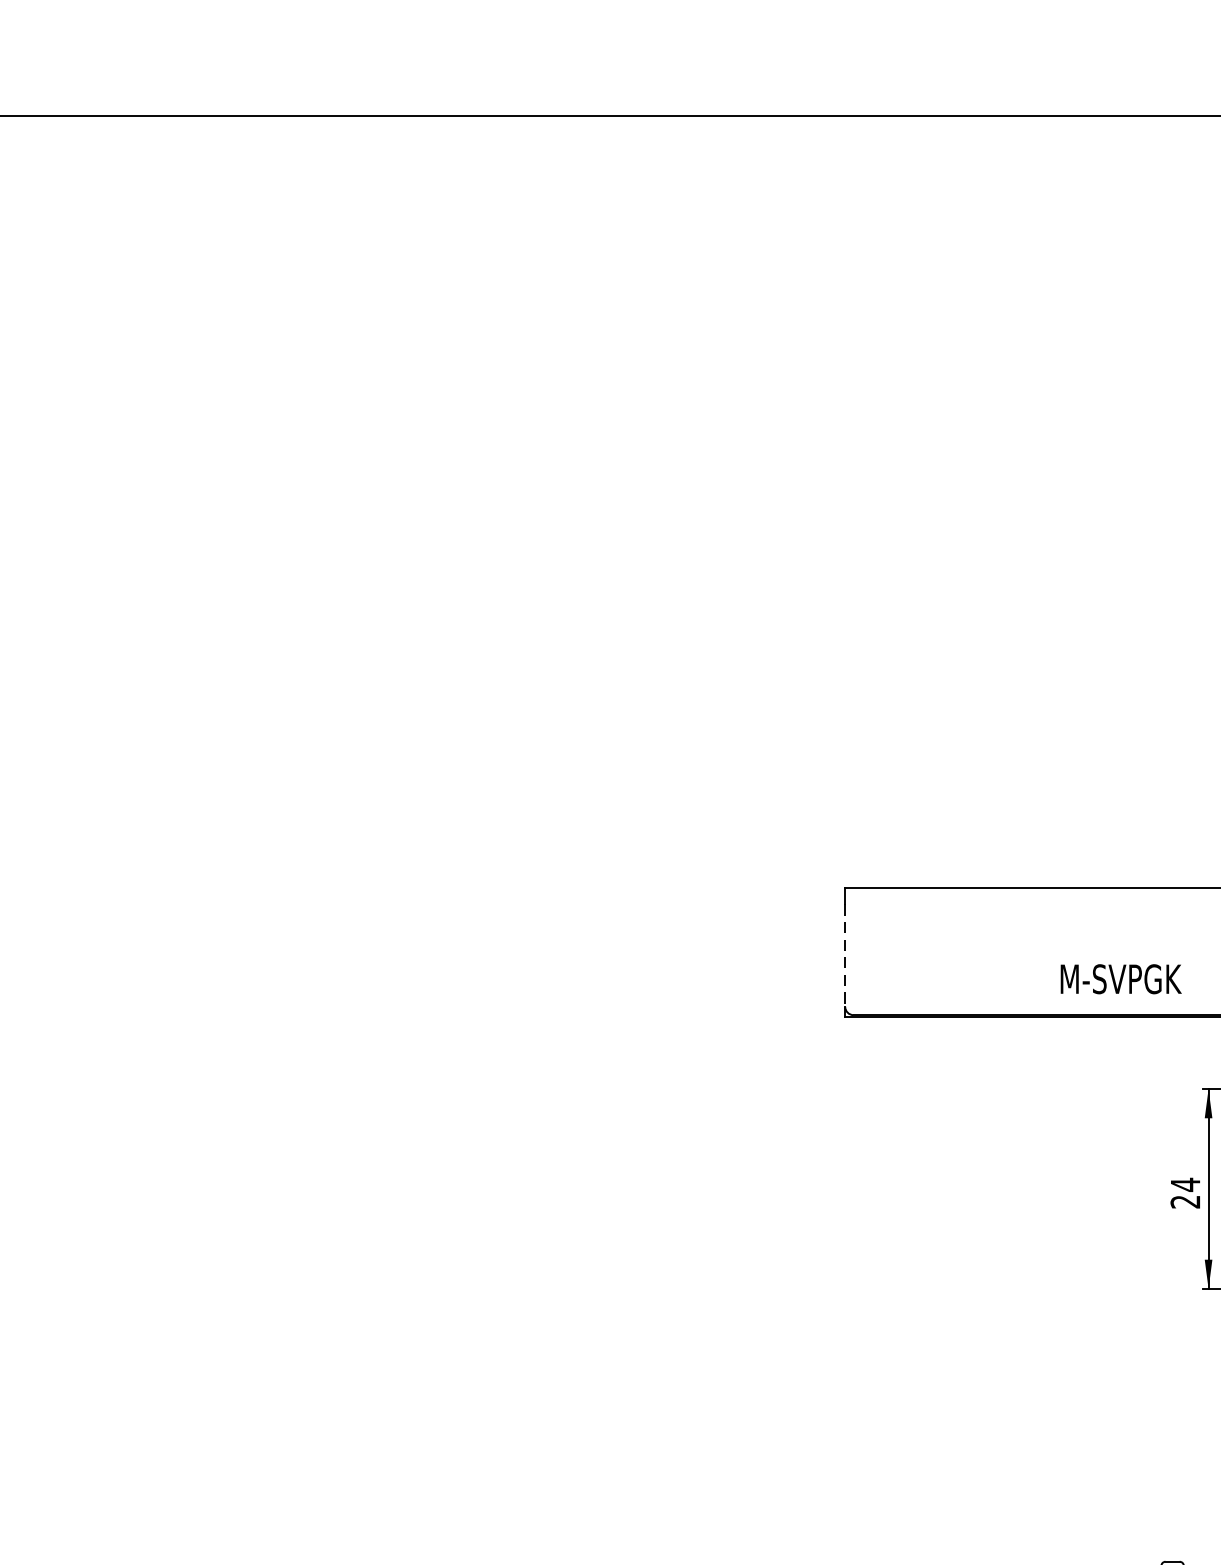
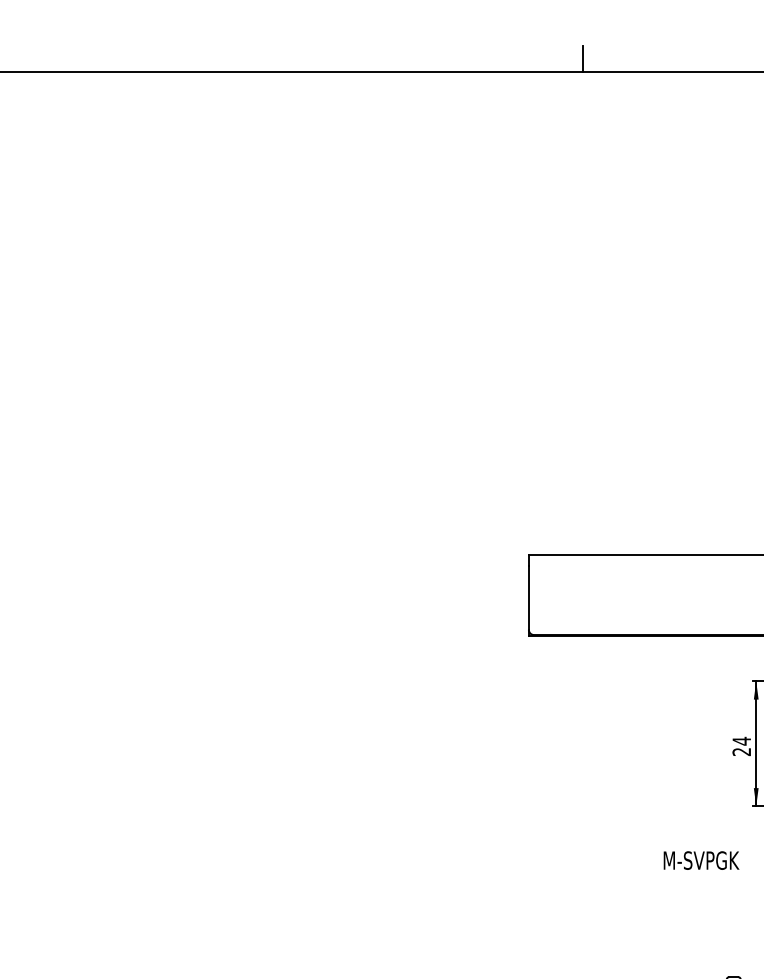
line: (932, 95) -> (583, 59), added
line: (844, 956) -> (528, 598), dashed -> solid
text: (1121, 979) -> (701, 860), moved

